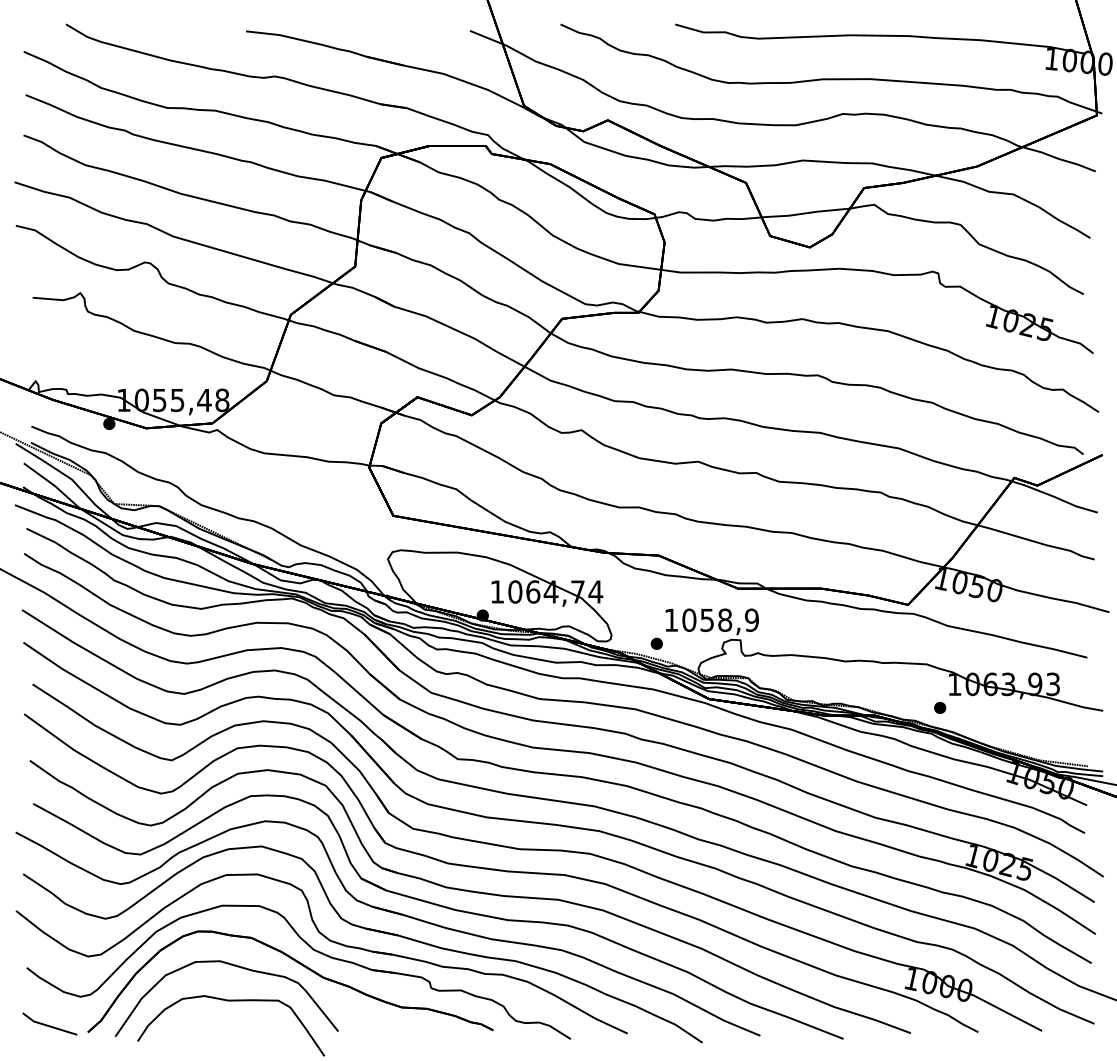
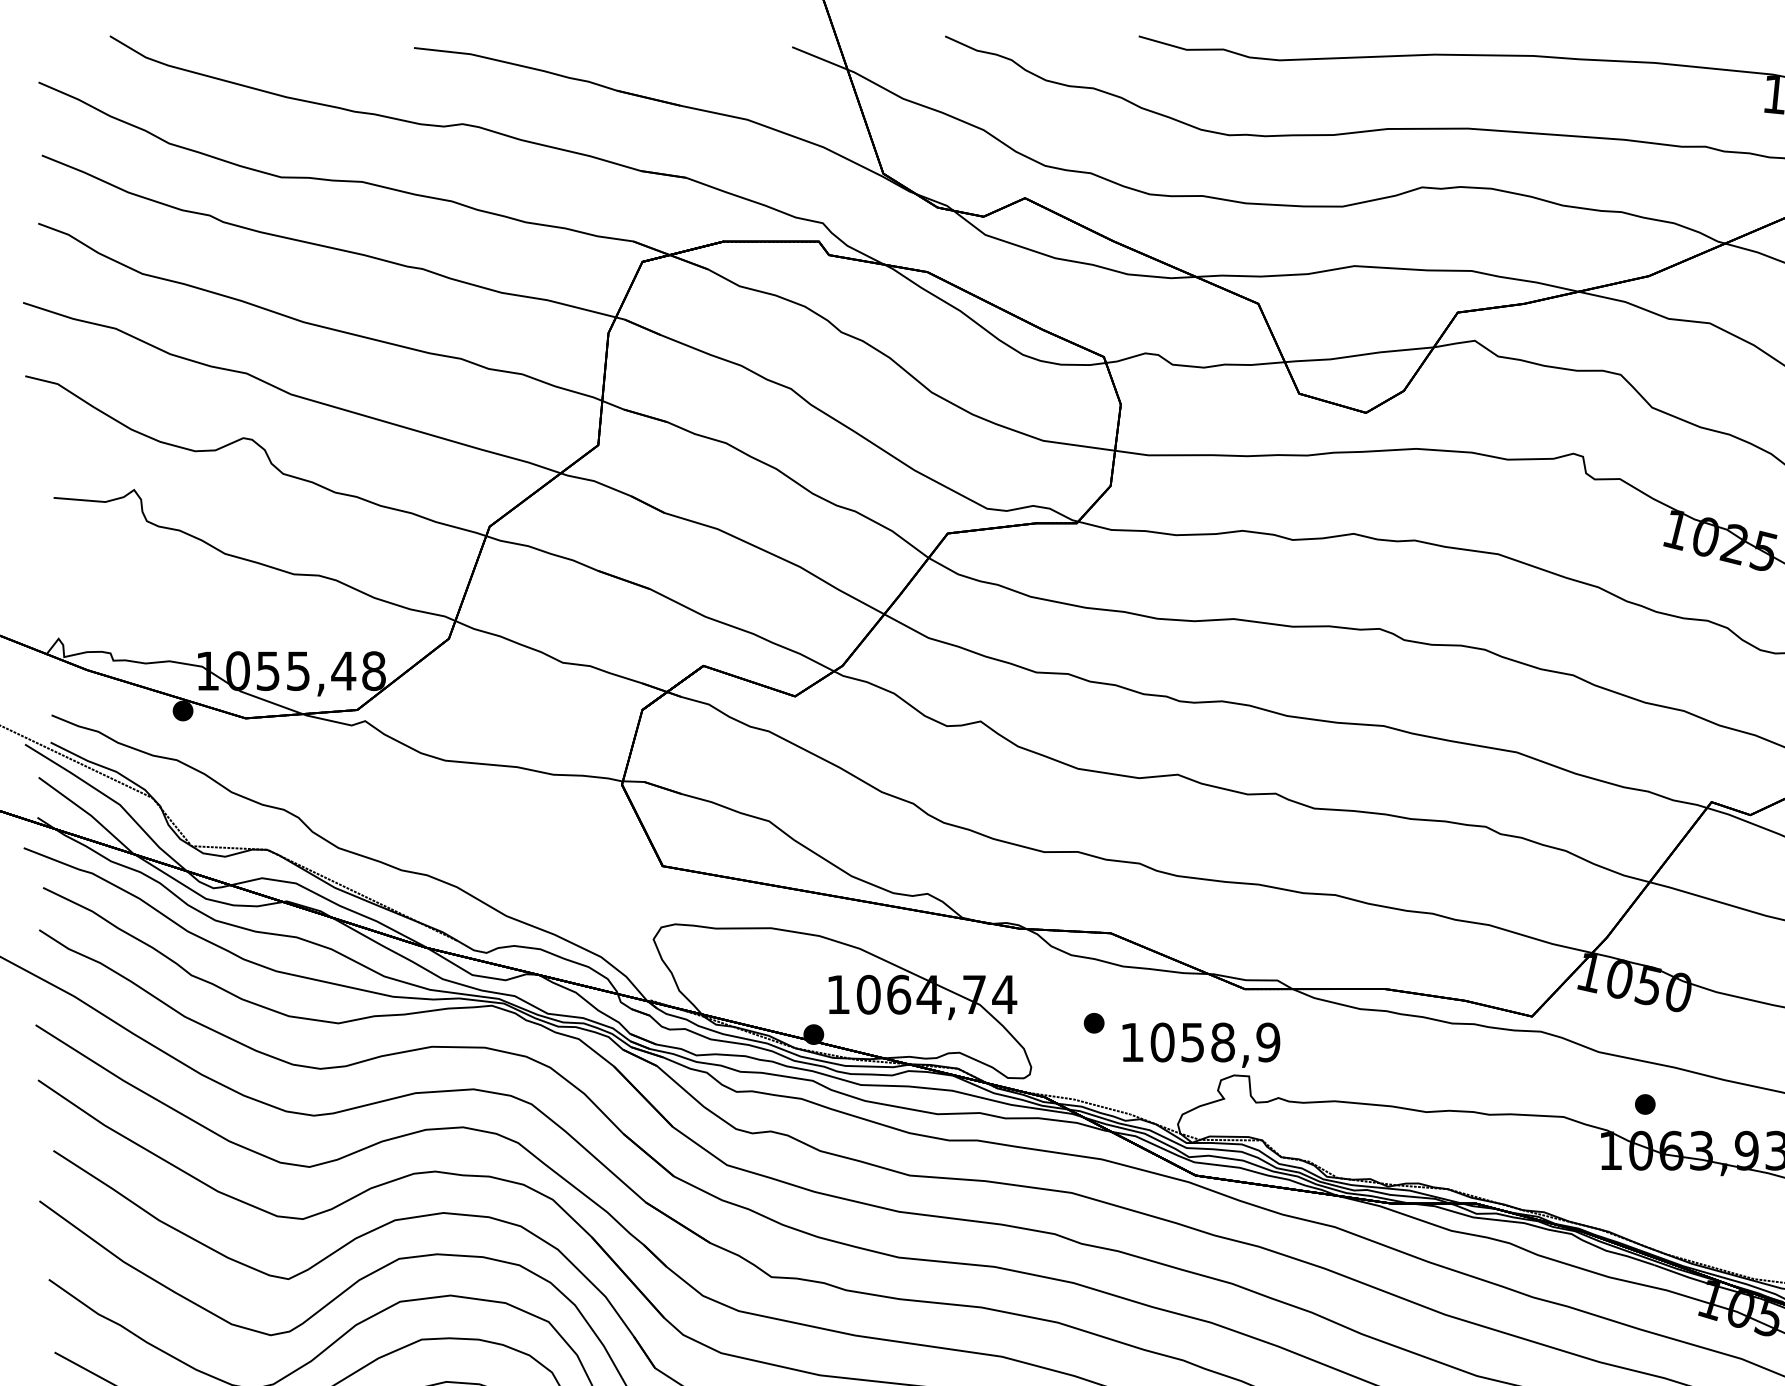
part: (656, 643) -> (1093, 1022), moved
part: (940, 707) -> (1645, 1103), moved

